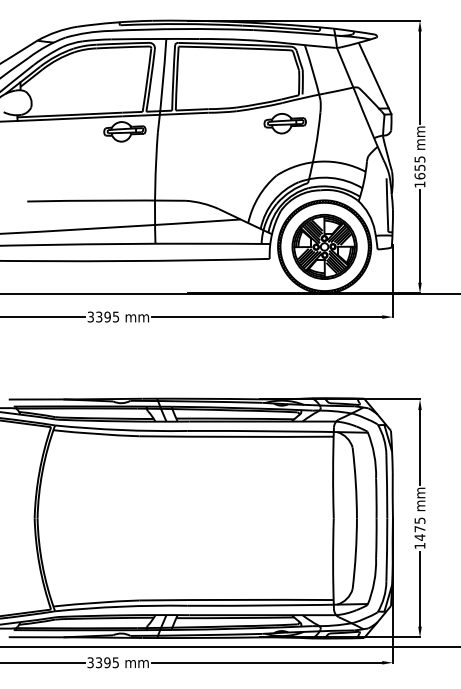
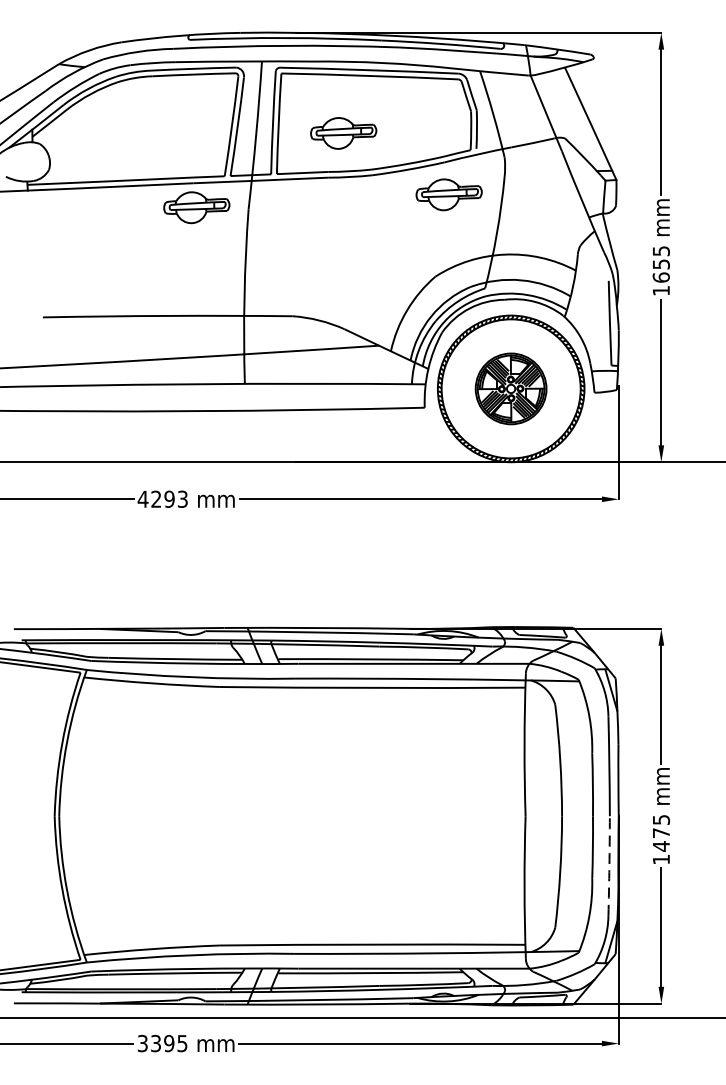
part: (217, 84) -> (342, 133), added
part: (324, 246) -> (510, 388), size x0.7
text: (103, 316) -> (163, 498), 3395 -> 4293
arc: (387, 550) -> (610, 866), solid -> dashed

